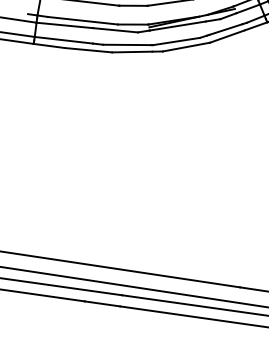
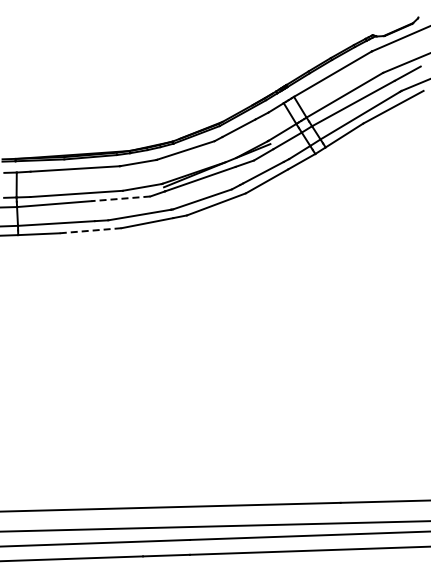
line: (115, 29) -> (120, 198), solid -> dashed
line: (88, 50) -> (90, 230), solid -> dashed

